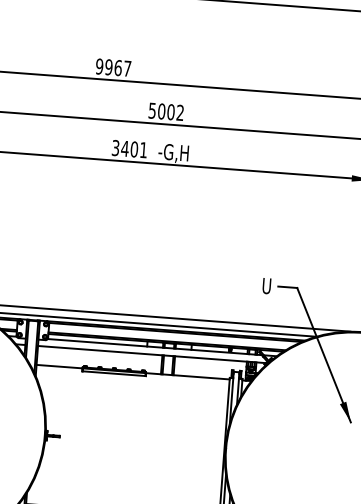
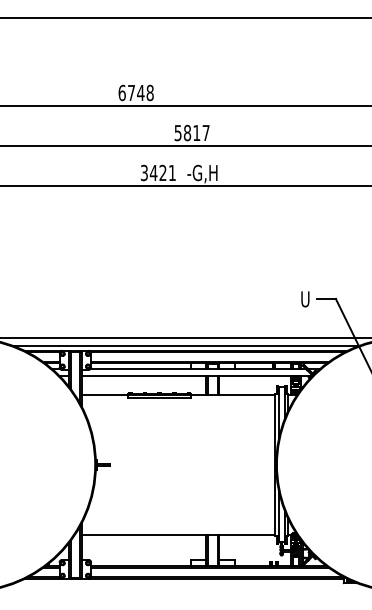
text: (112, 67) -> (135, 92), 9967 -> 6748
text: (170, 112) -> (196, 133), 5002 -> 5817
text: (133, 149) -> (162, 173), 3401 -> 3421

